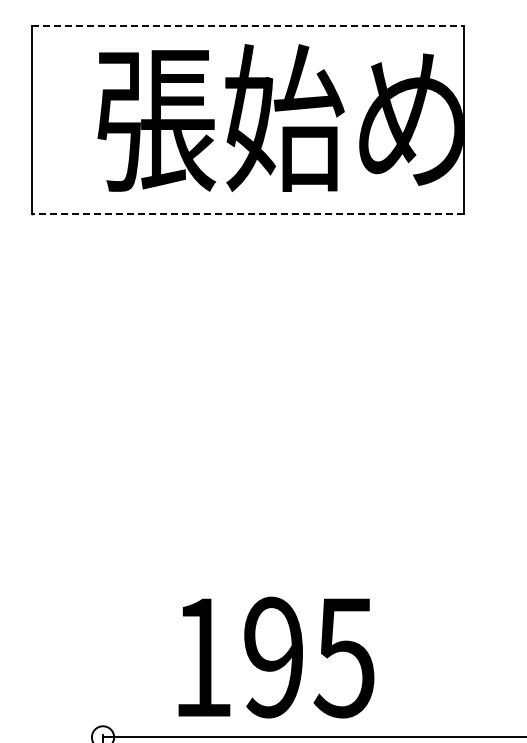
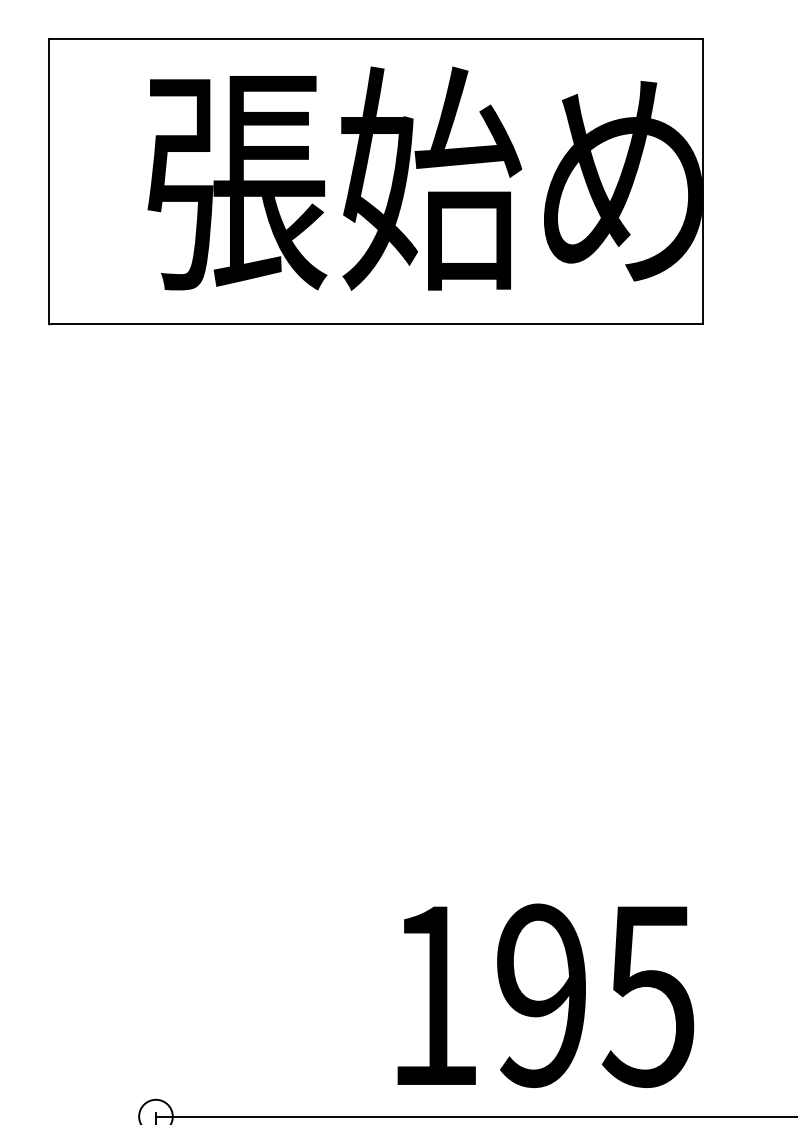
line: (248, 26) -> (376, 39), dashed -> solid
line: (248, 214) -> (376, 324), dashed -> solid
text: (276, 657) -> (545, 995), moved

